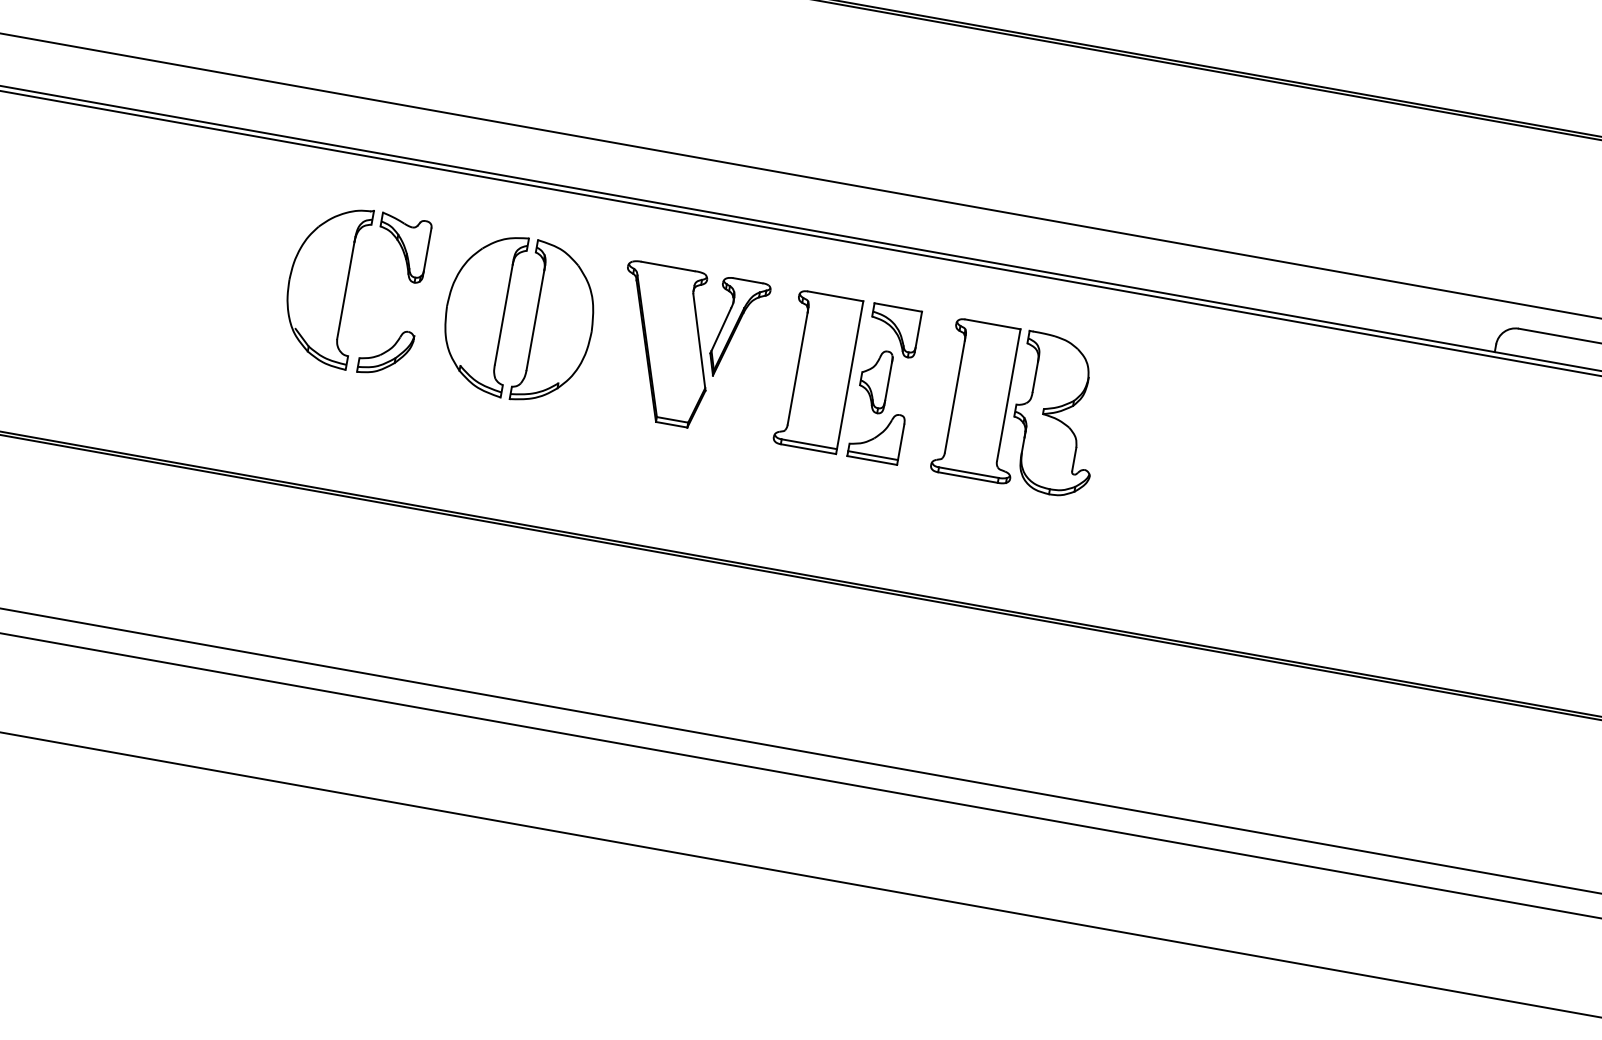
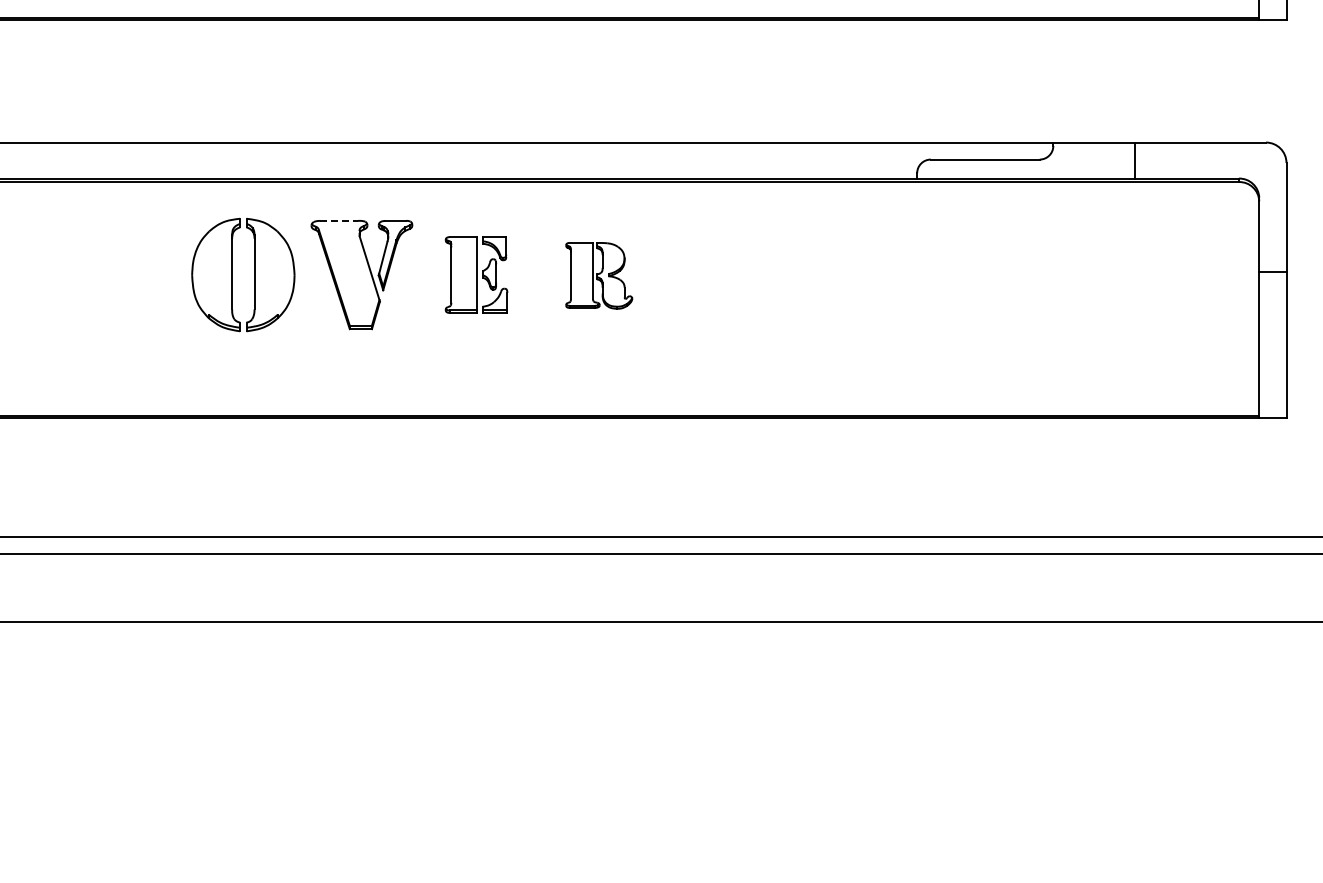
line: (668, 266) -> (339, 220), solid -> dashed
part: (354, 288) -> (126, 274), removed
part: (848, 376) -> (476, 274), size x0.7
part: (1021, 409) -> (599, 275), size x0.6

